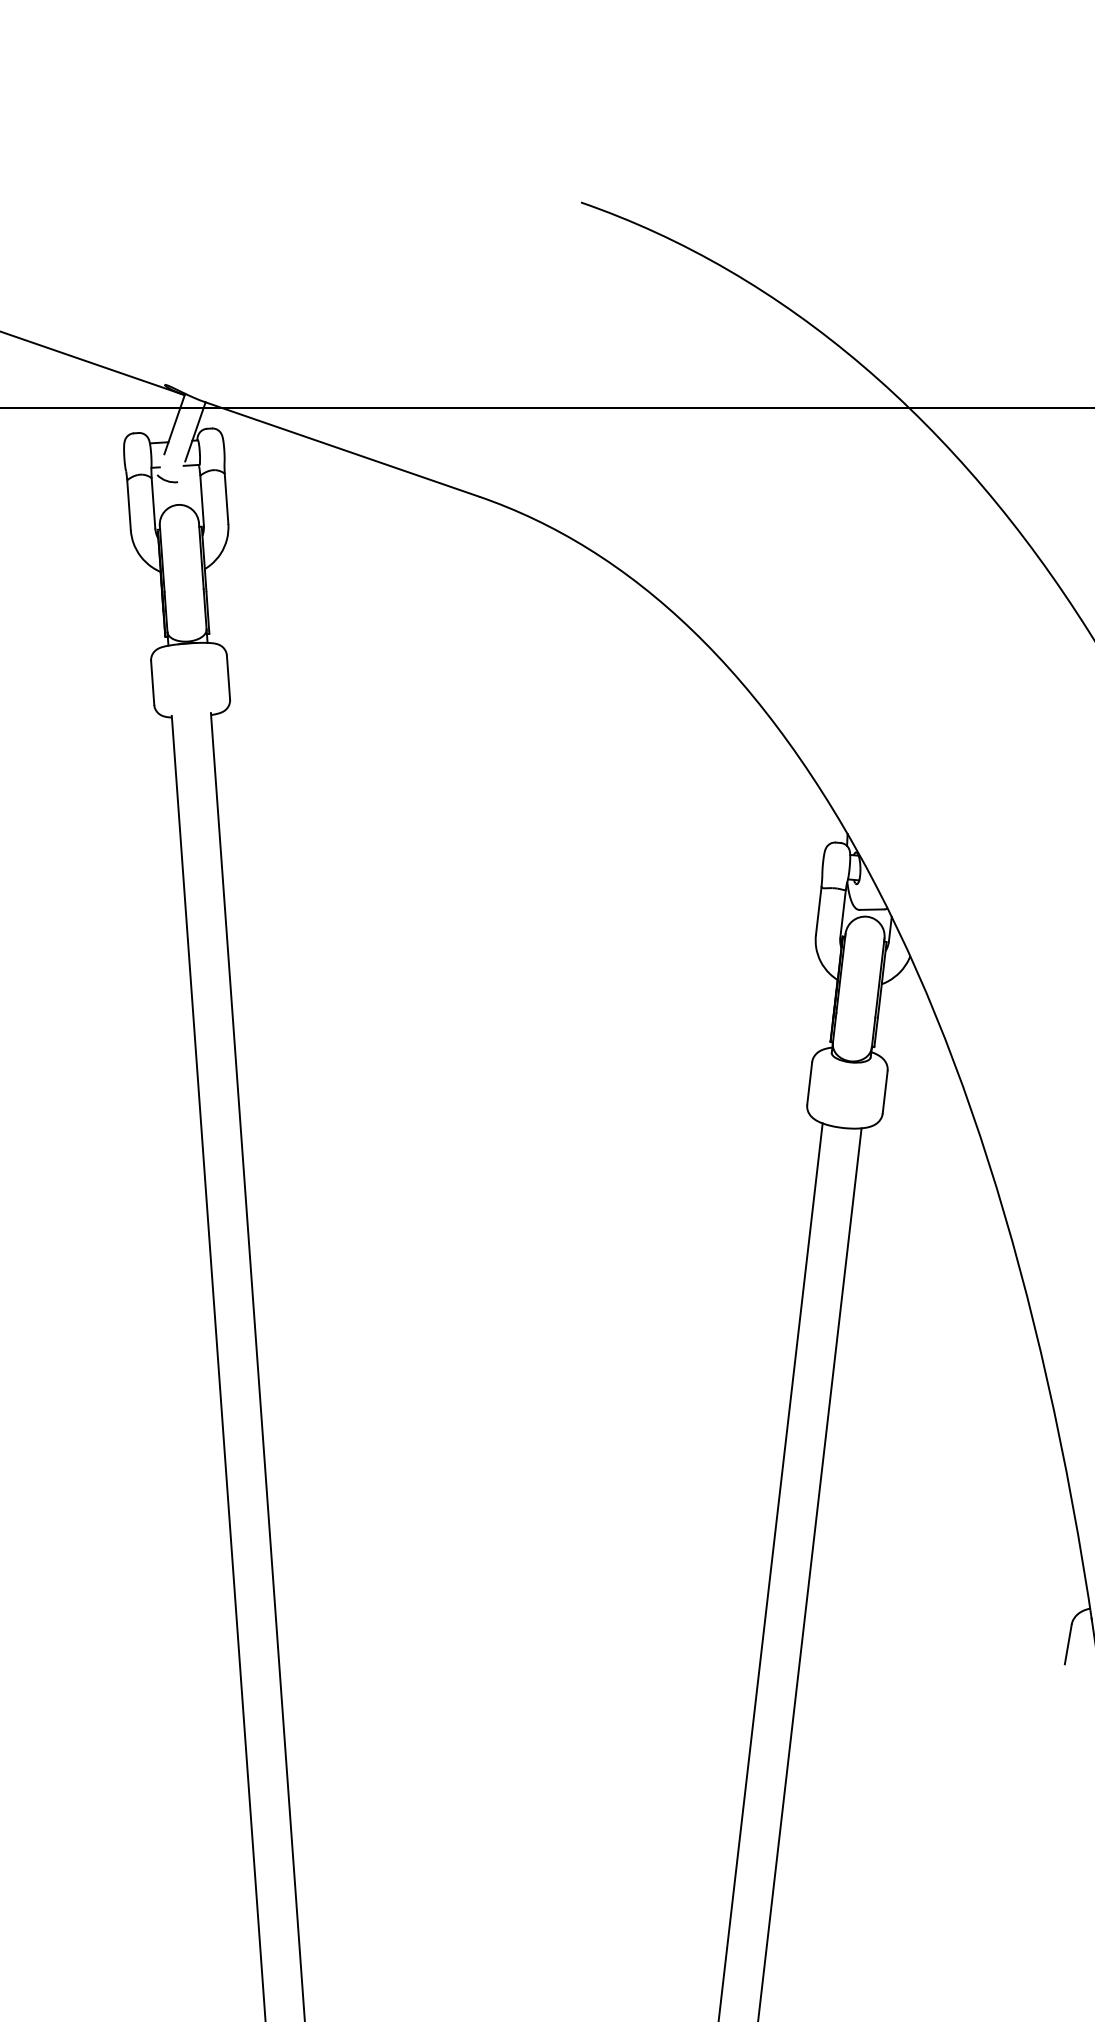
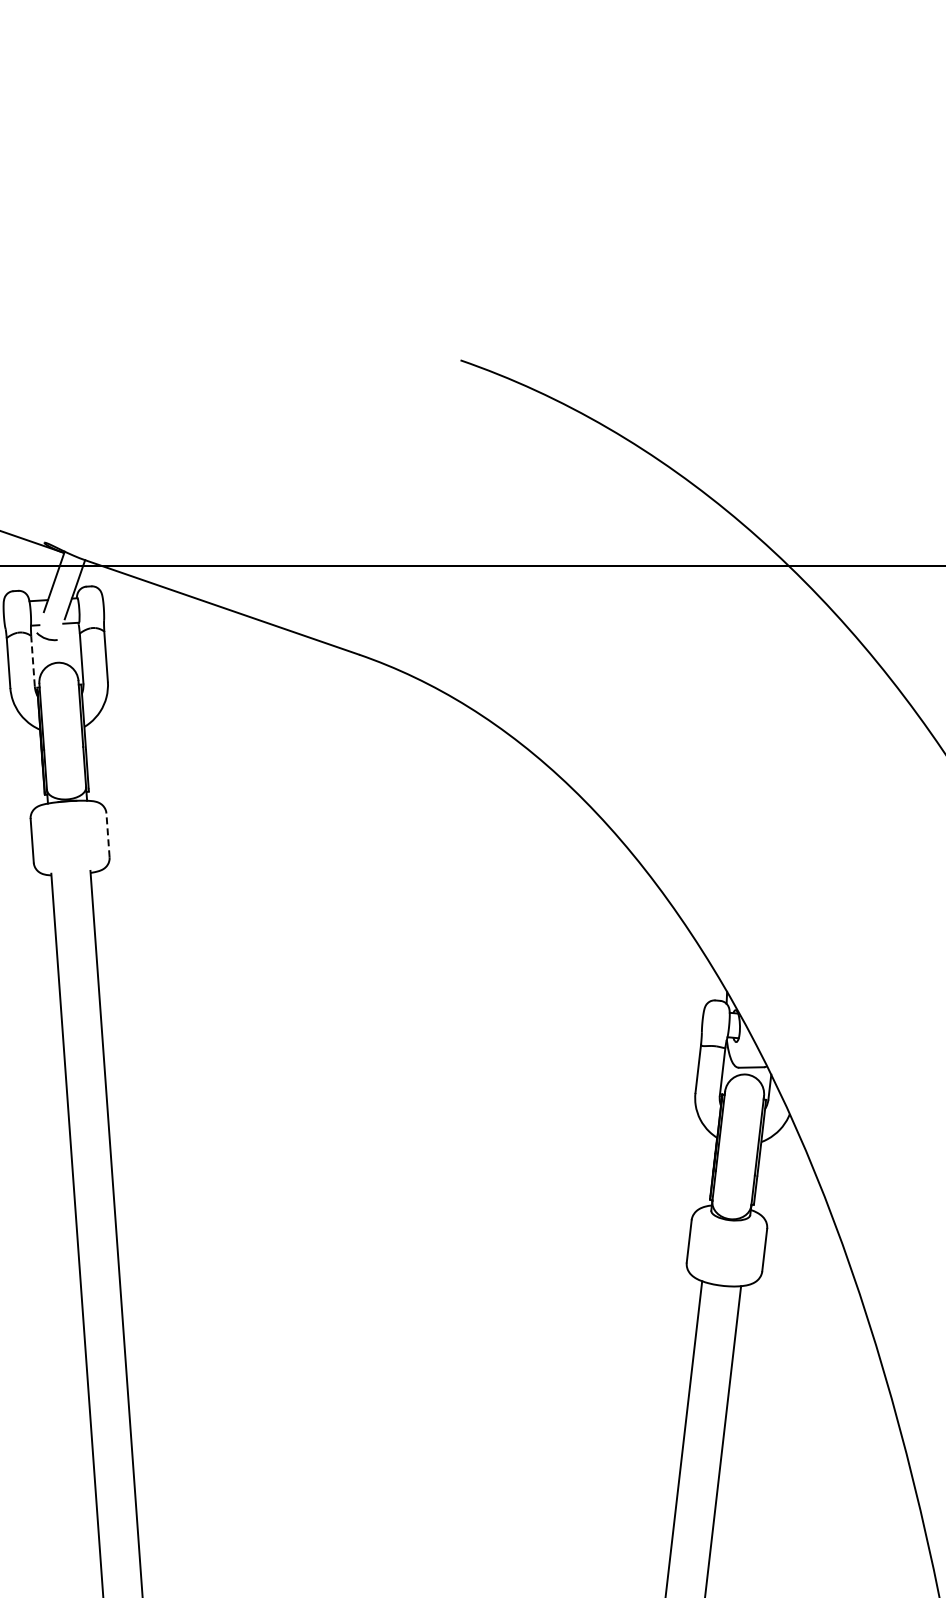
line: (153, 503) -> (33, 661), solid -> dashed
line: (228, 677) -> (108, 835), solid -> dashed

